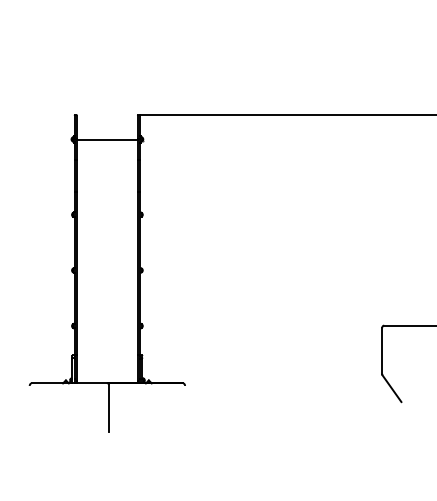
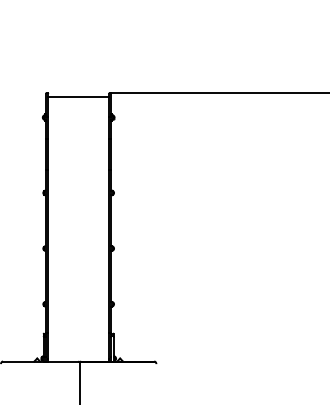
line: (107, 139) -> (78, 96), moved

